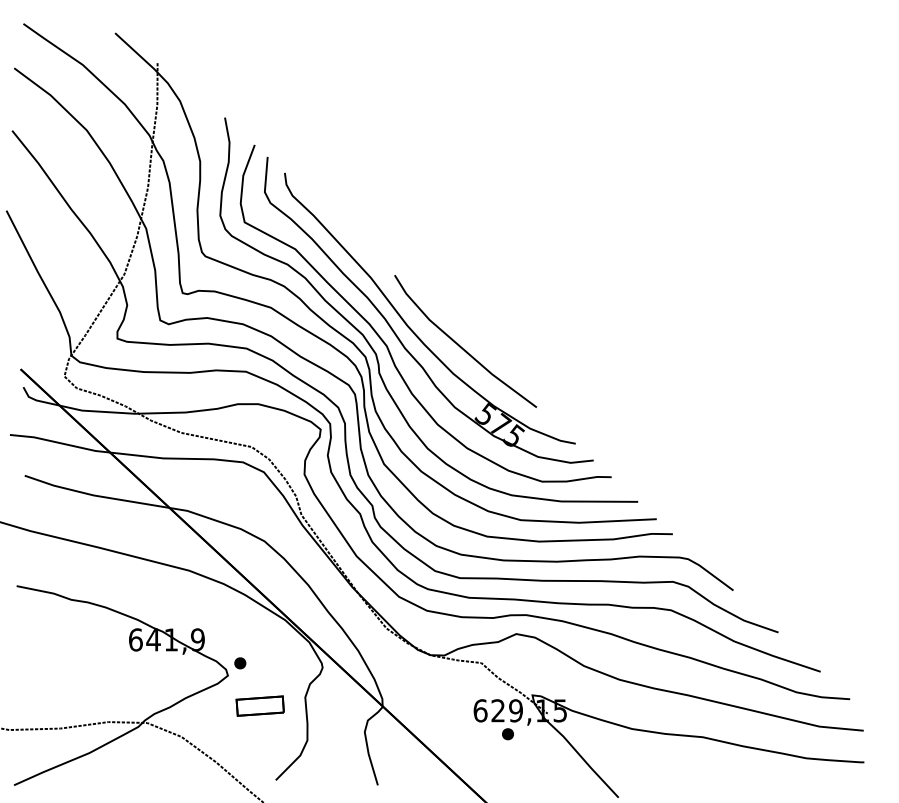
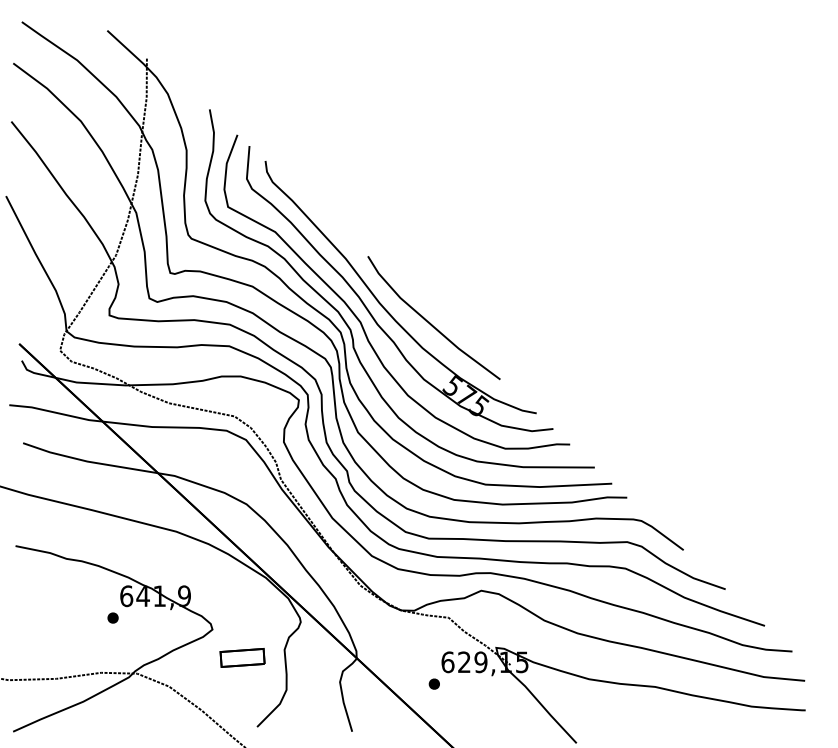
part: (240, 663) -> (113, 618), moved
part: (507, 734) -> (433, 684), moved

